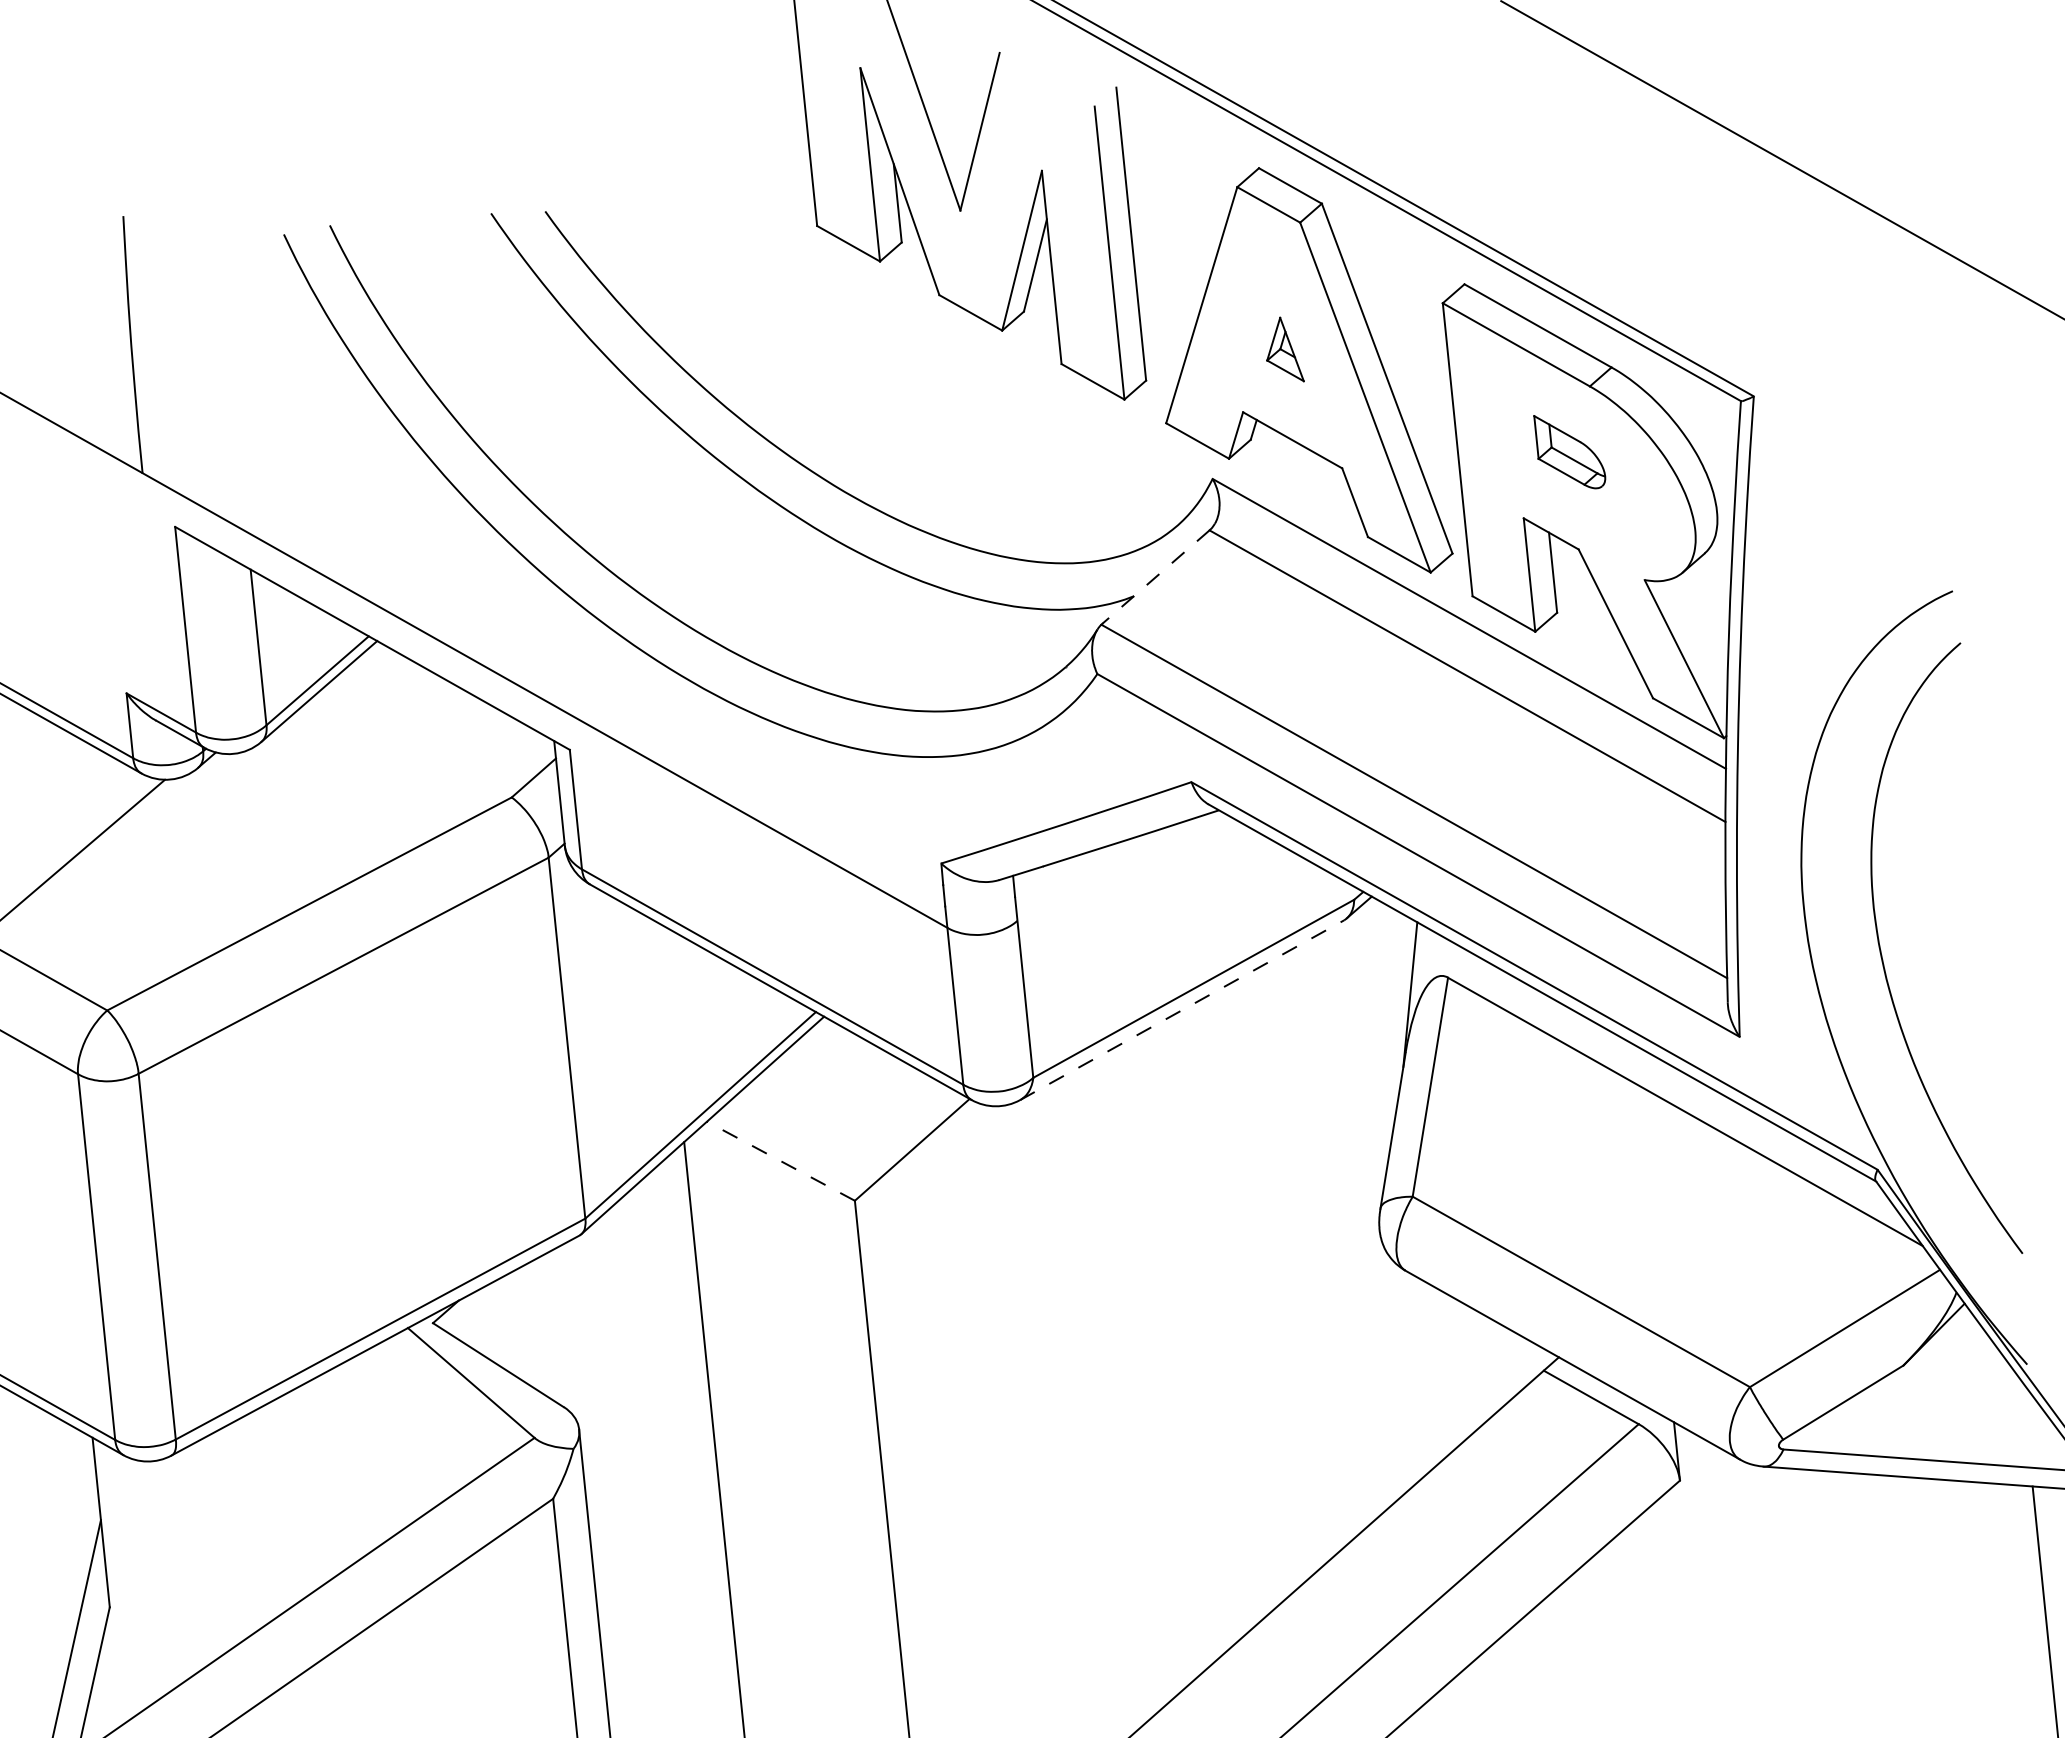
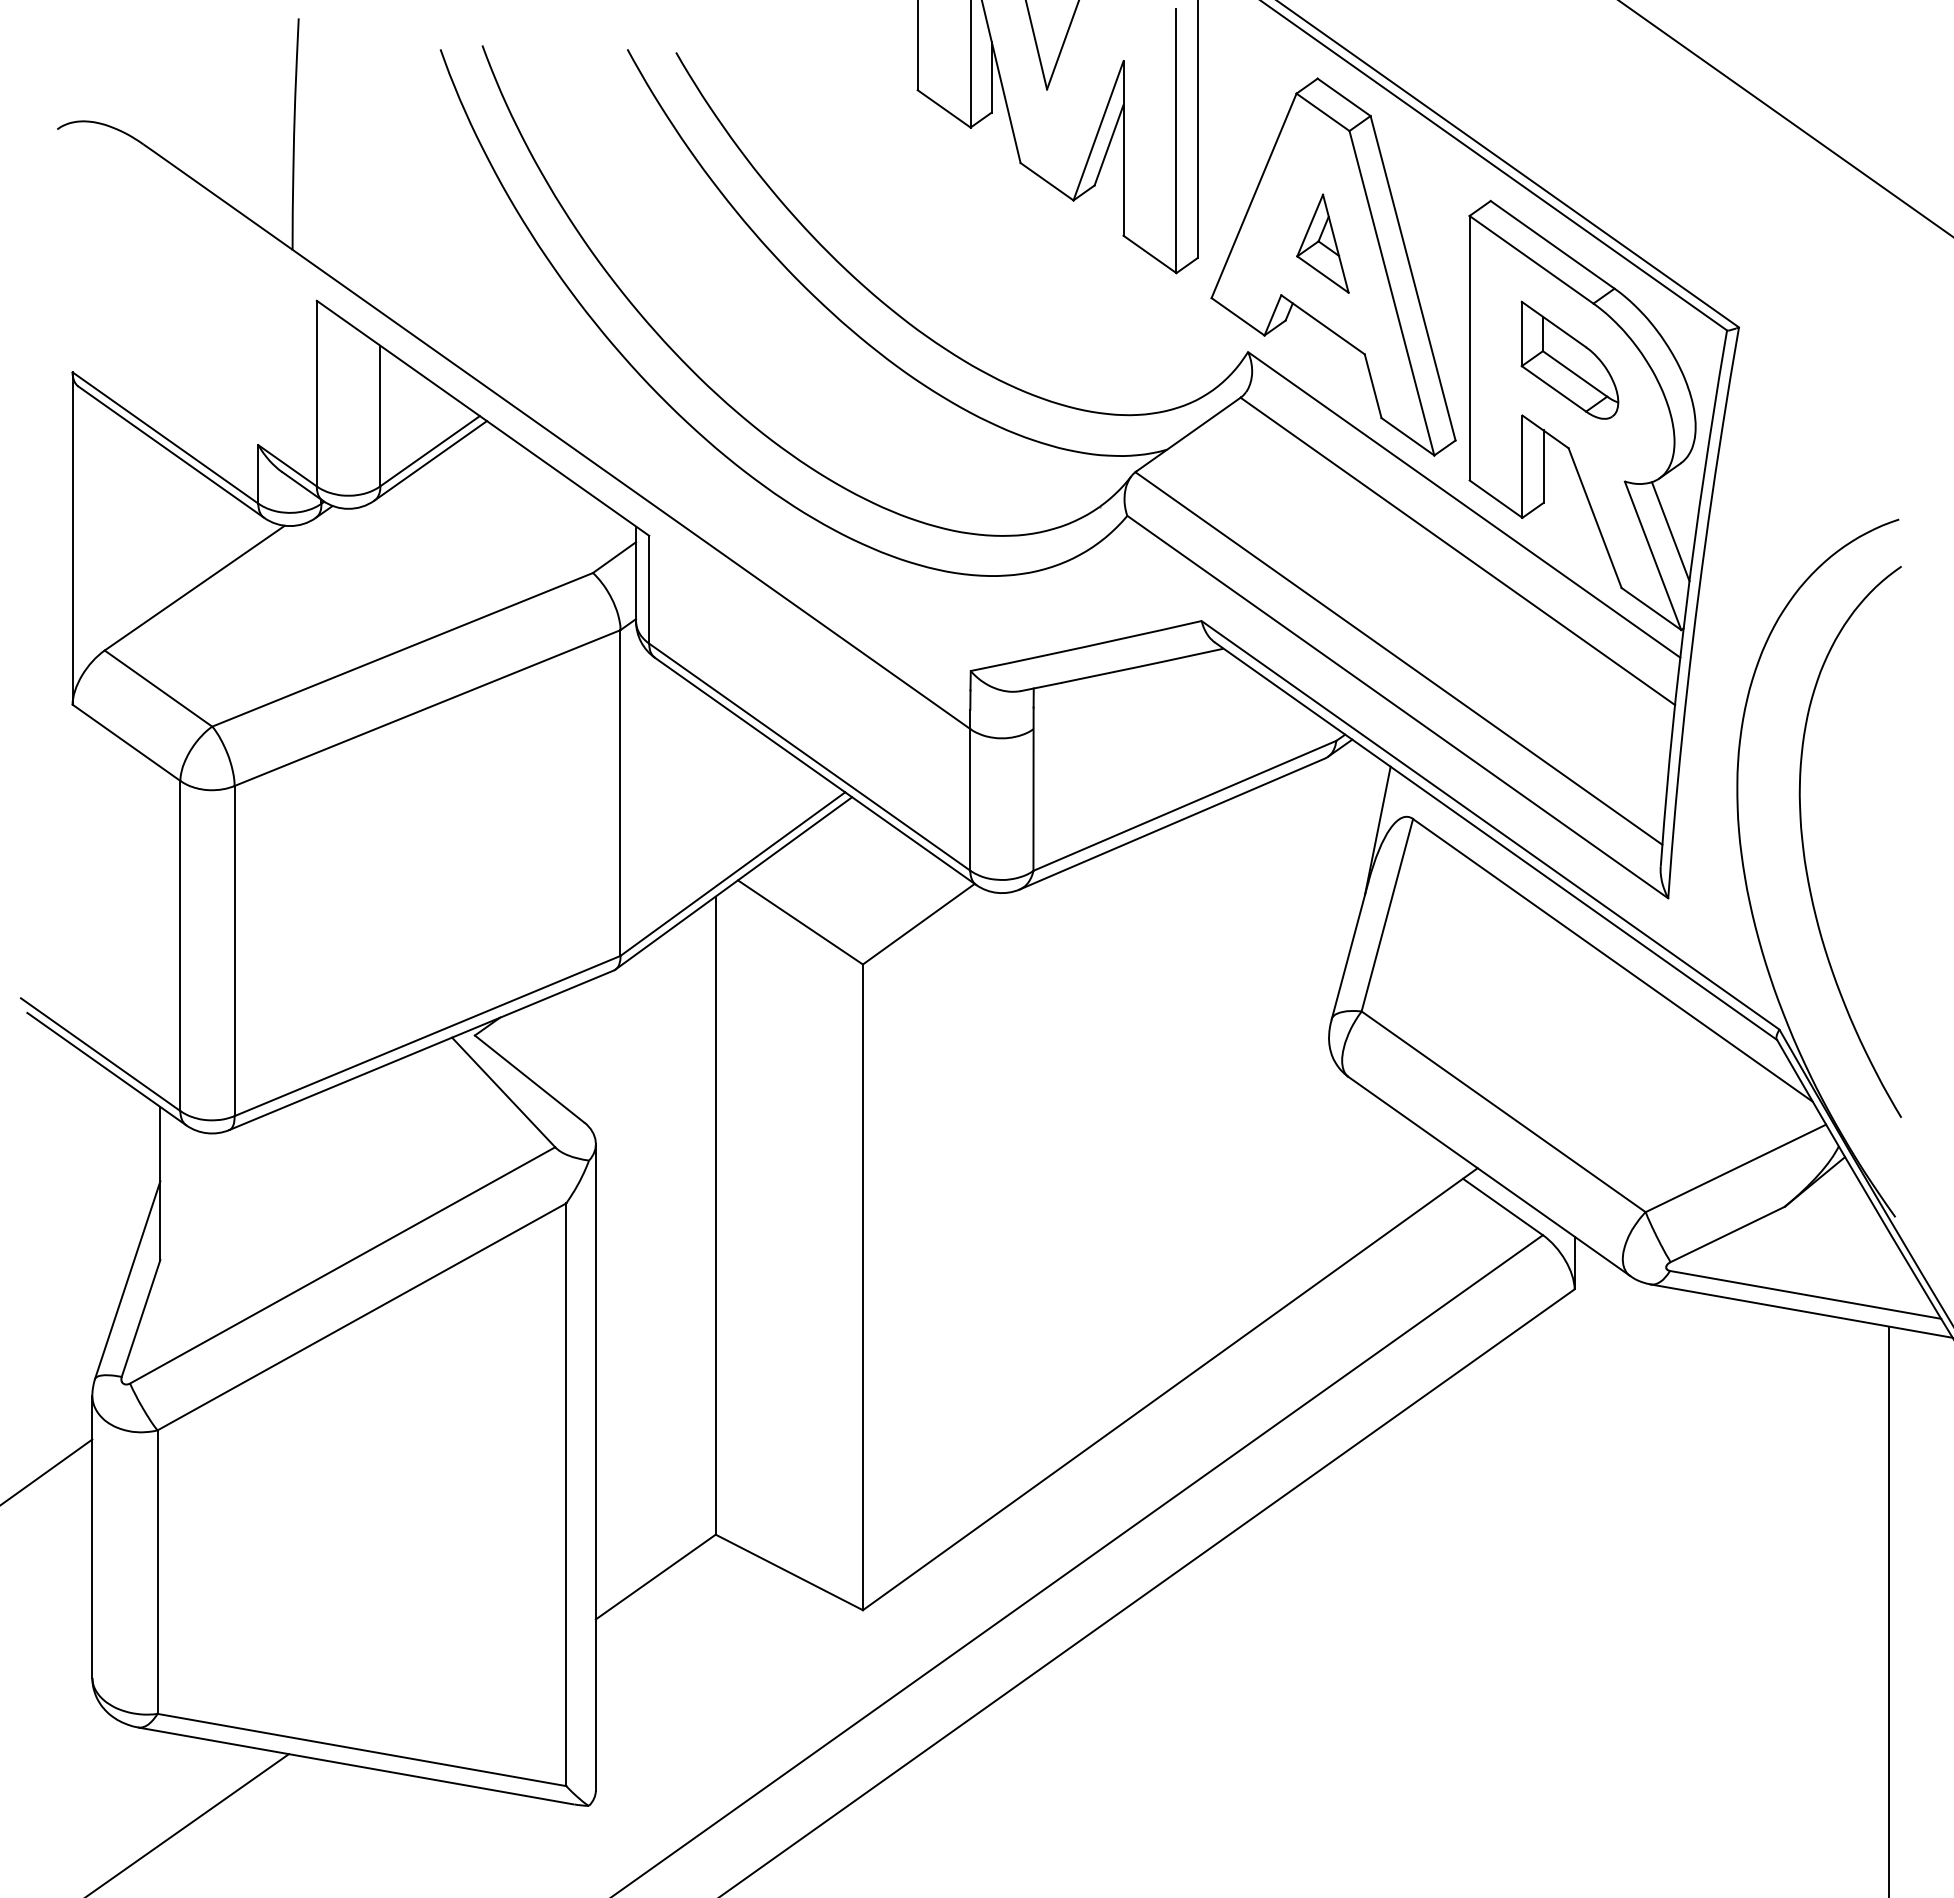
part: (1282, 350) -> (1322, 243), size x1.67
part: (1569, 451) -> (1569, 359), size x1.67
line: (1155, 576) -> (1188, 434), dashed -> solid
line: (1700, 630) -> (1670, 531), added
line: (1183, 1009) -> (1173, 823), dashed -> solid
line: (781, 1161) -> (800, 922), dashed -> solid

